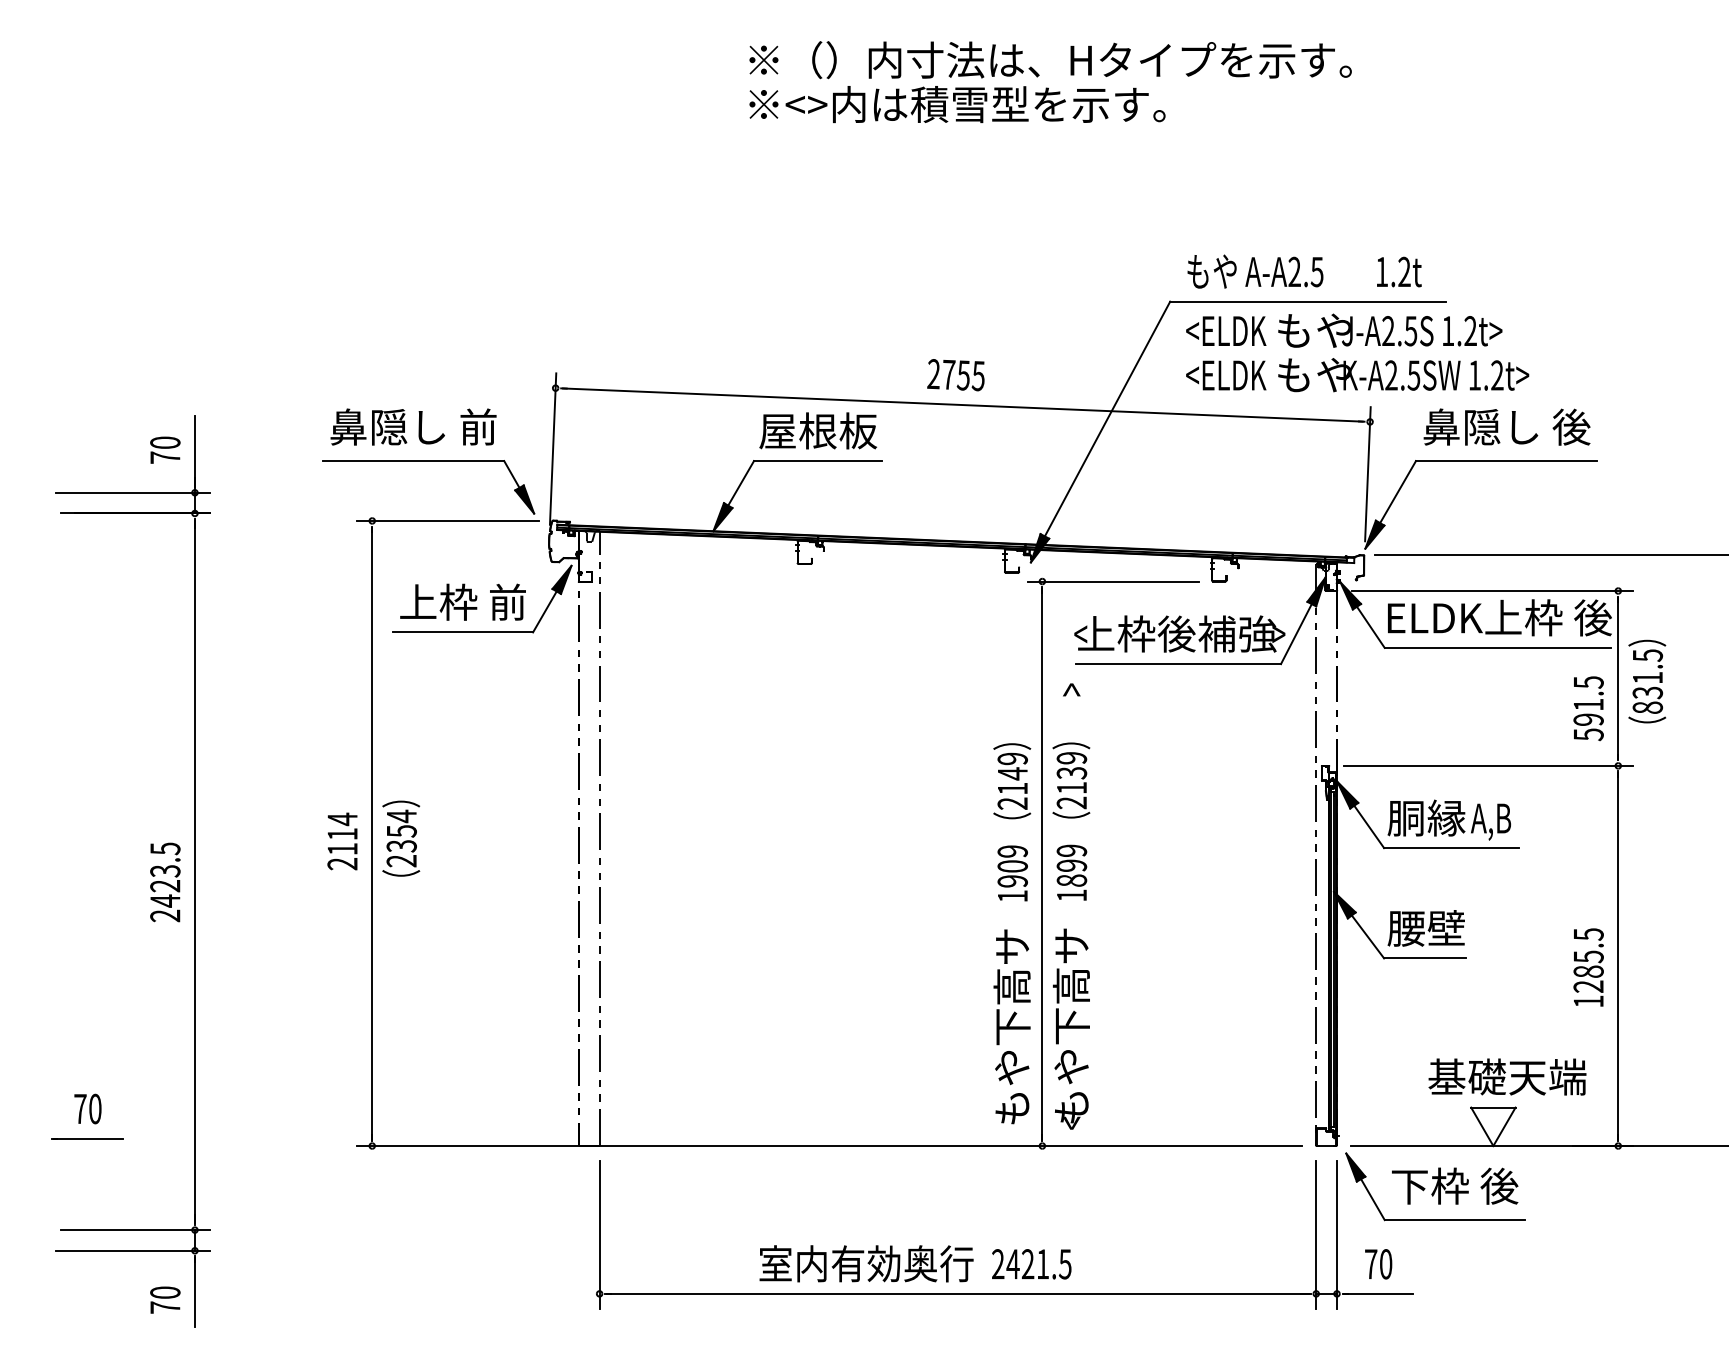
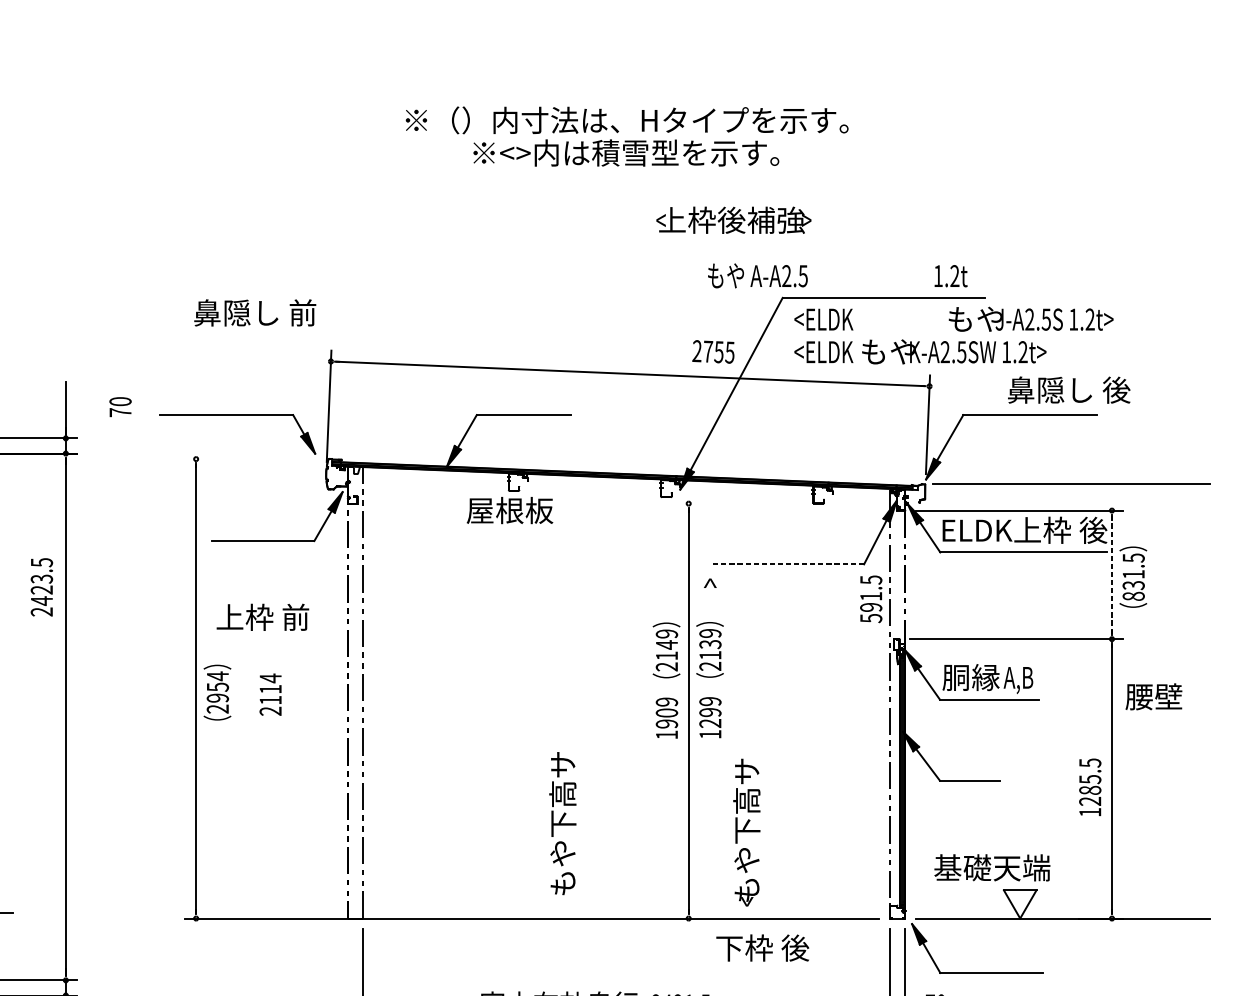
text: (1050, 60) -> (627, 120), moved
text: (1255, 271) -> (757, 275), moved
text: (1390, 330) -> (1031, 319), moved
text: (955, 375) -> (713, 352), moved
text: (413, 426) -> (255, 312), moved
text: (1506, 426) -> (1068, 389), moved
text: (818, 430) -> (510, 510), moved
text: (165, 449) -> (120, 406), moved
line: (448, 520) -> (252, 458), removed
line: (1112, 581) -> (740, 503), removed
text: (462, 601) -> (262, 616), moved
text: (1179, 633) -> (733, 219), moved
line: (1178, 664) -> (788, 564), solid -> dashed
line: (1618, 677) -> (1112, 574), solid -> dashed
text: (1588, 708) -> (871, 599), moved
text: (342, 841) -> (270, 694), moved
text: (401, 846) -> (217, 698), 2354 -> 2954
text: (1071, 880) -> (710, 723), 1899 -> 1299
text: (165, 882) -> (42, 587), moved
text: (1425, 928) -> (1153, 696), moved
text: (1011, 1026) -> (562, 823), moved
text: (1071, 1028) -> (746, 832), moved
text: (1507, 1076) -> (992, 867), moved
text: (1455, 1185) -> (763, 947), moved

